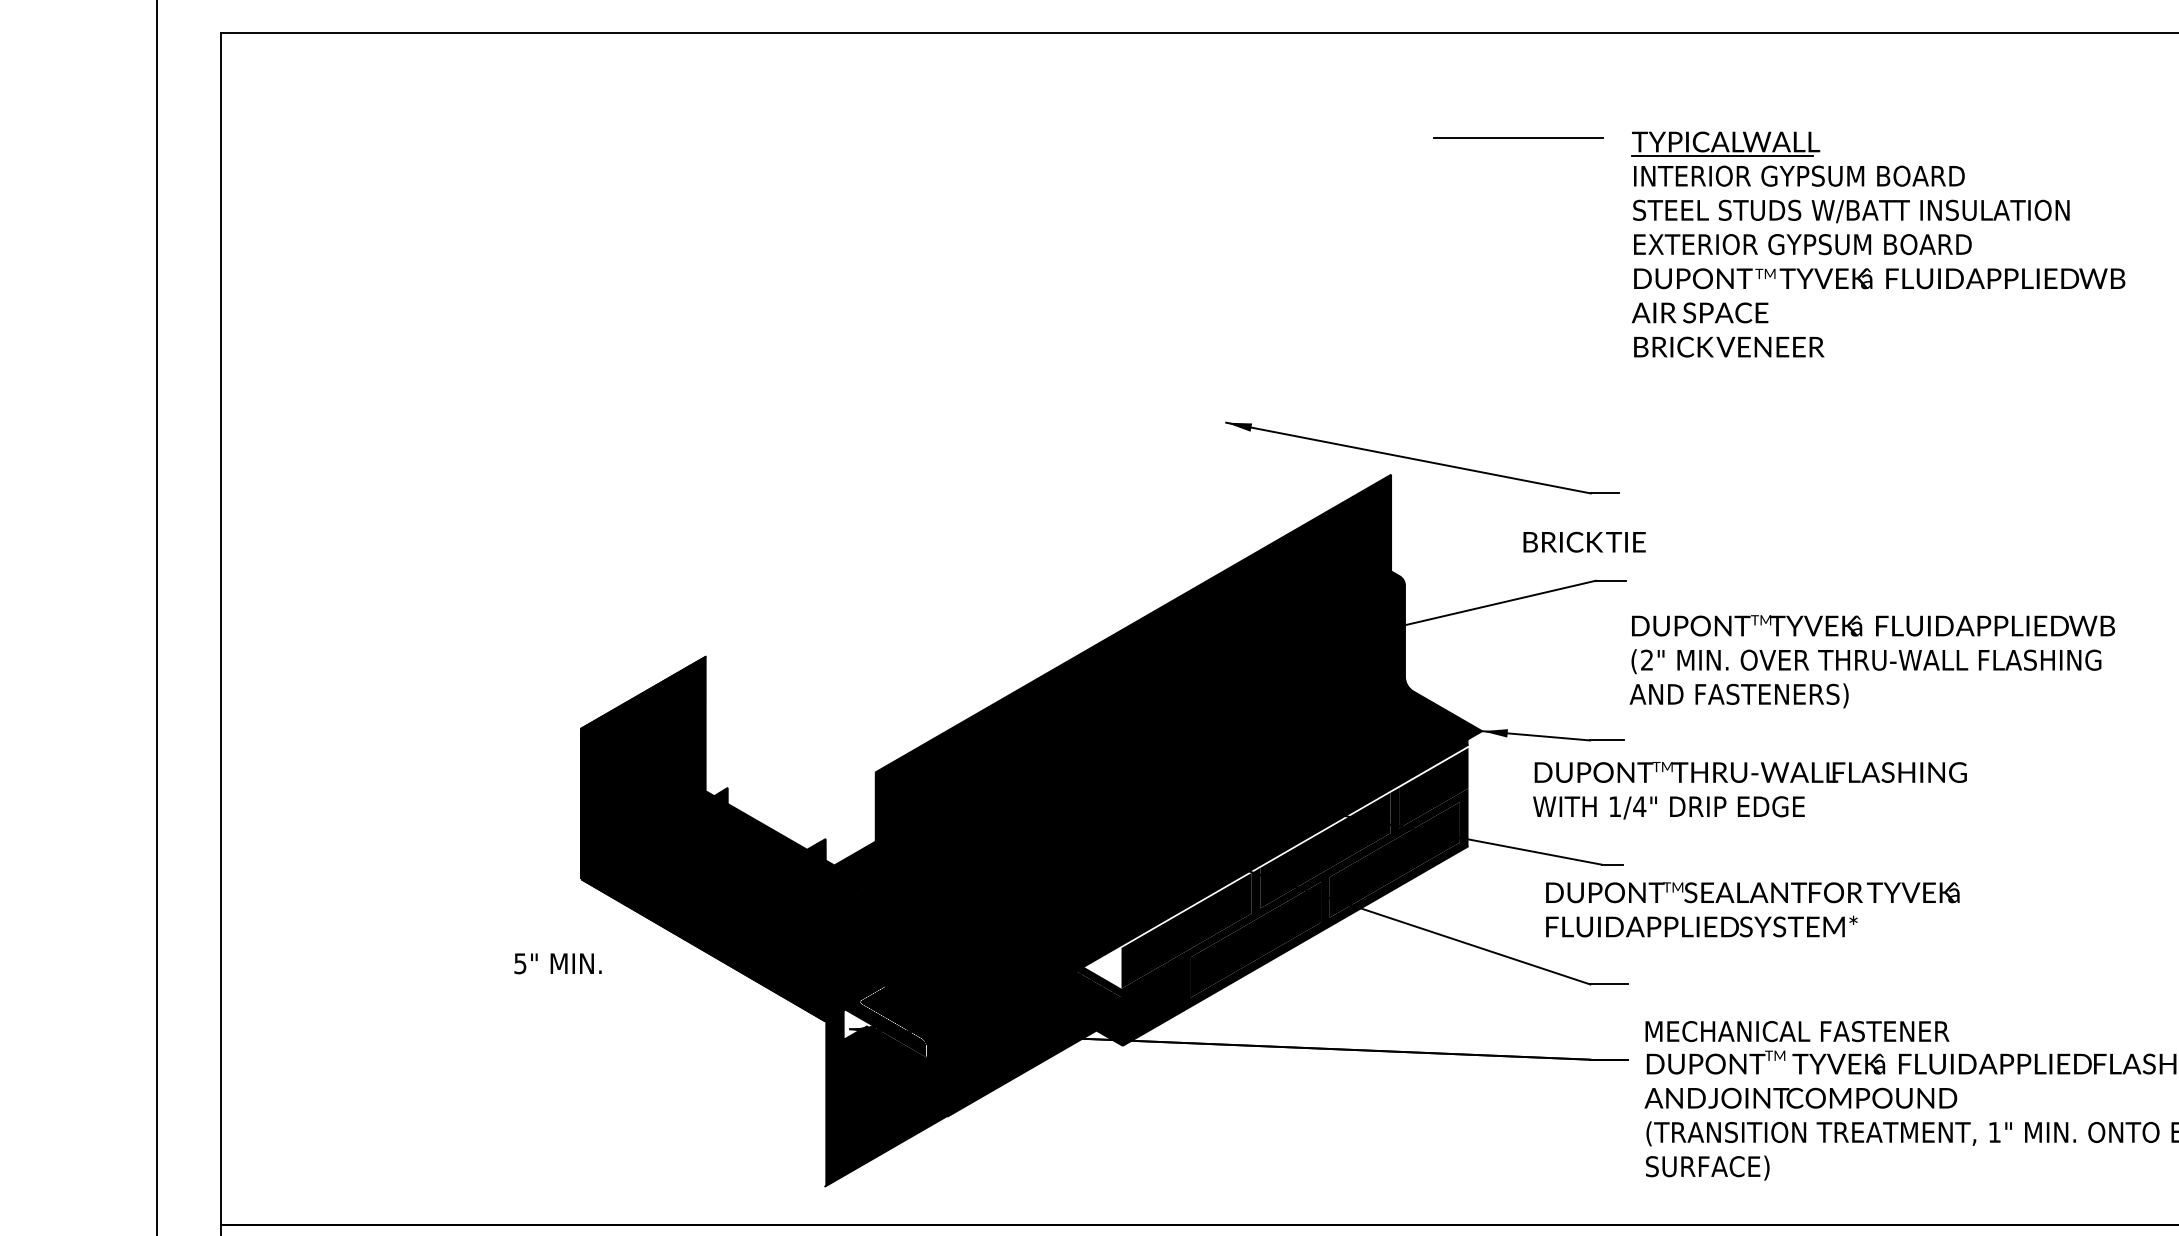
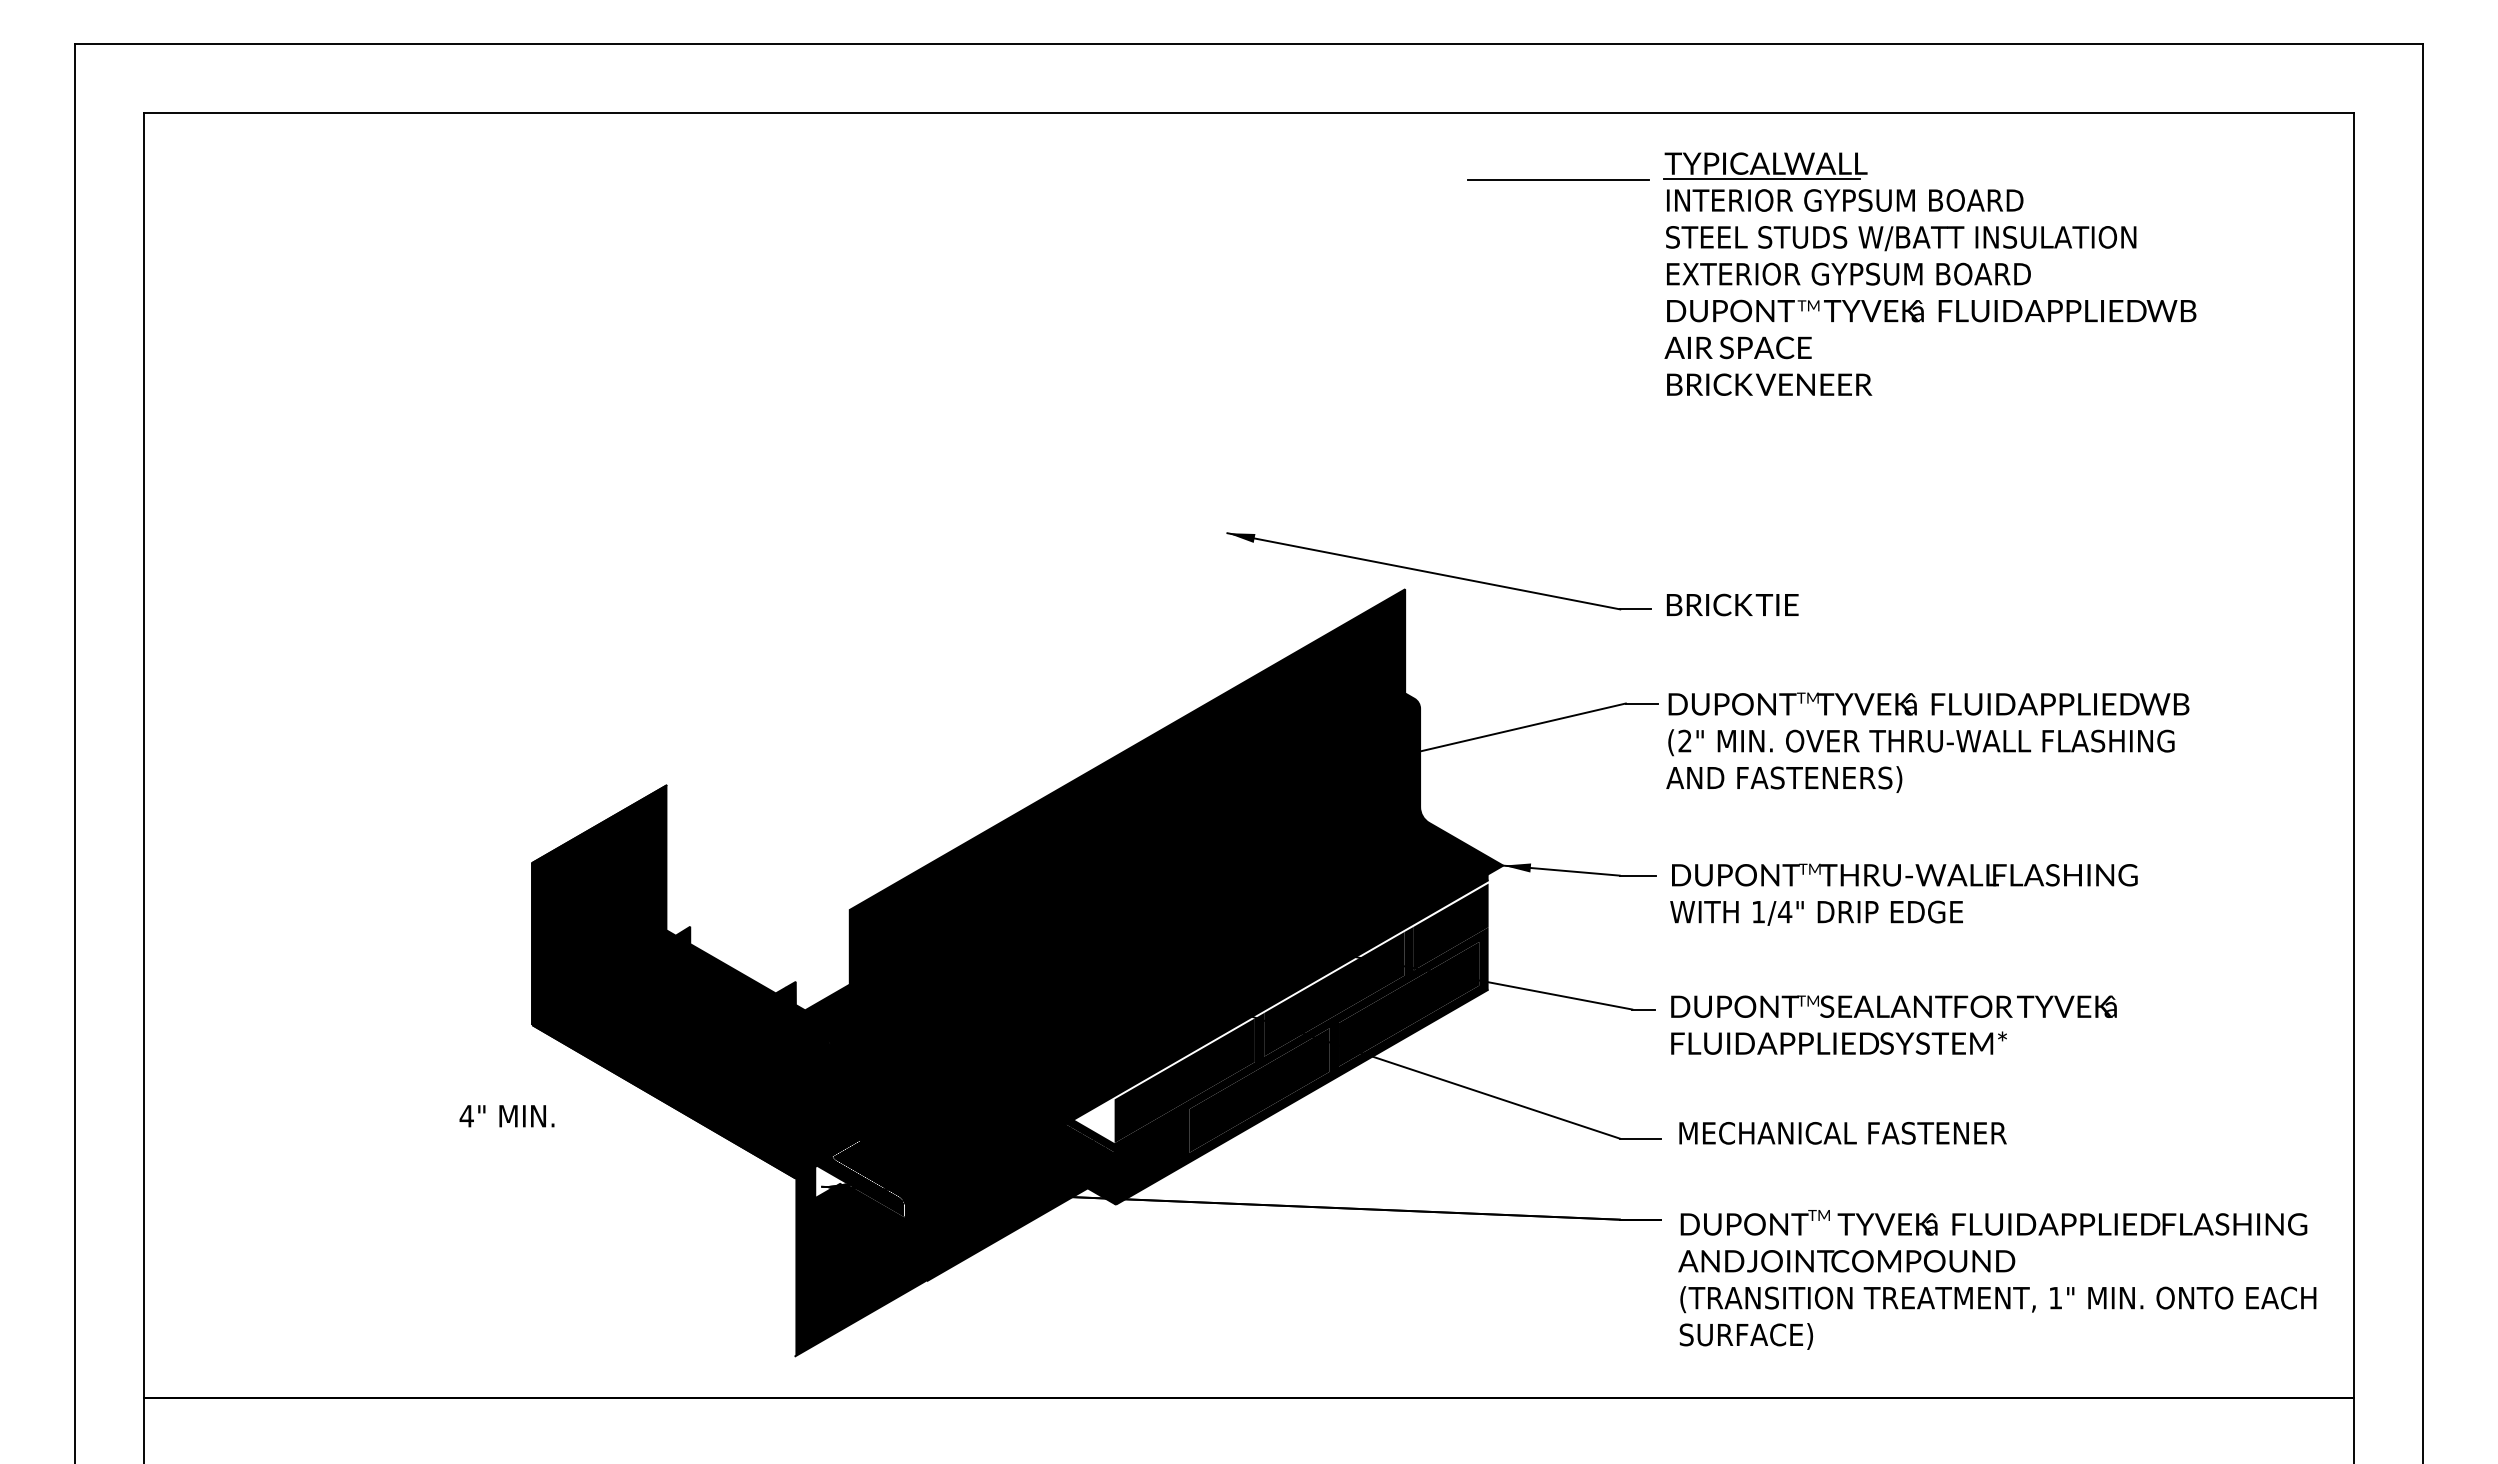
line: (1518, 137) -> (1558, 179), moved
part: (1871, 243) -> (1922, 273), moved
text: (1584, 541) -> (1732, 604), moved
text: (1872, 661) -> (1927, 742), moved
text: (1749, 790) -> (1903, 894), moved
text: (1752, 909) -> (1893, 1024), moved
text: (520, 963) -> (466, 1116), 5" -> 4"
text: (1796, 1031) -> (1842, 1133), moved

